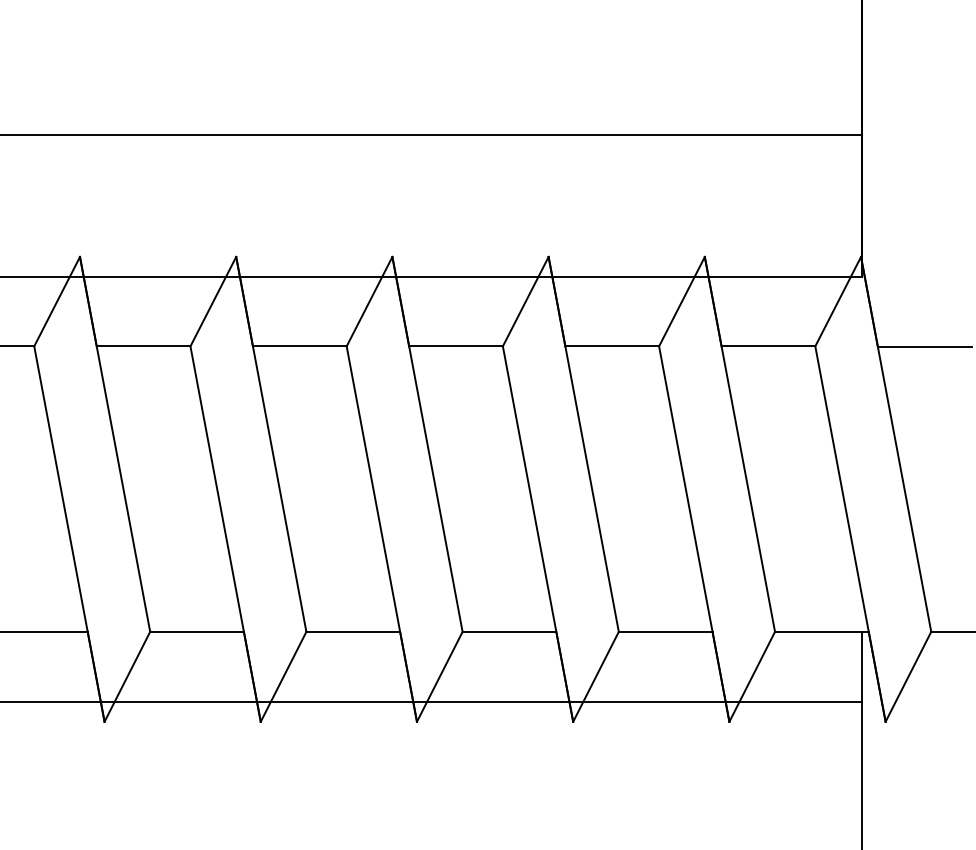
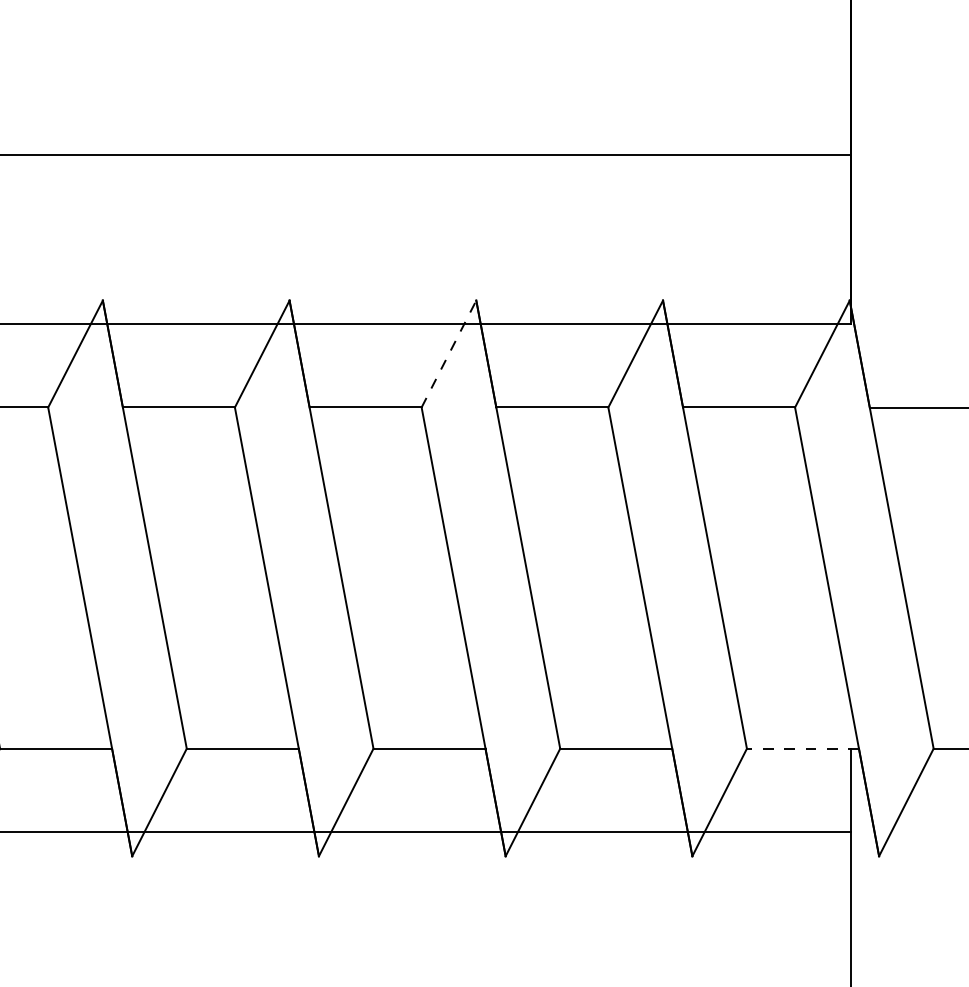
line: (525, 301) -> (448, 353), solid -> dashed
line: (821, 631) -> (802, 748), solid -> dashed

